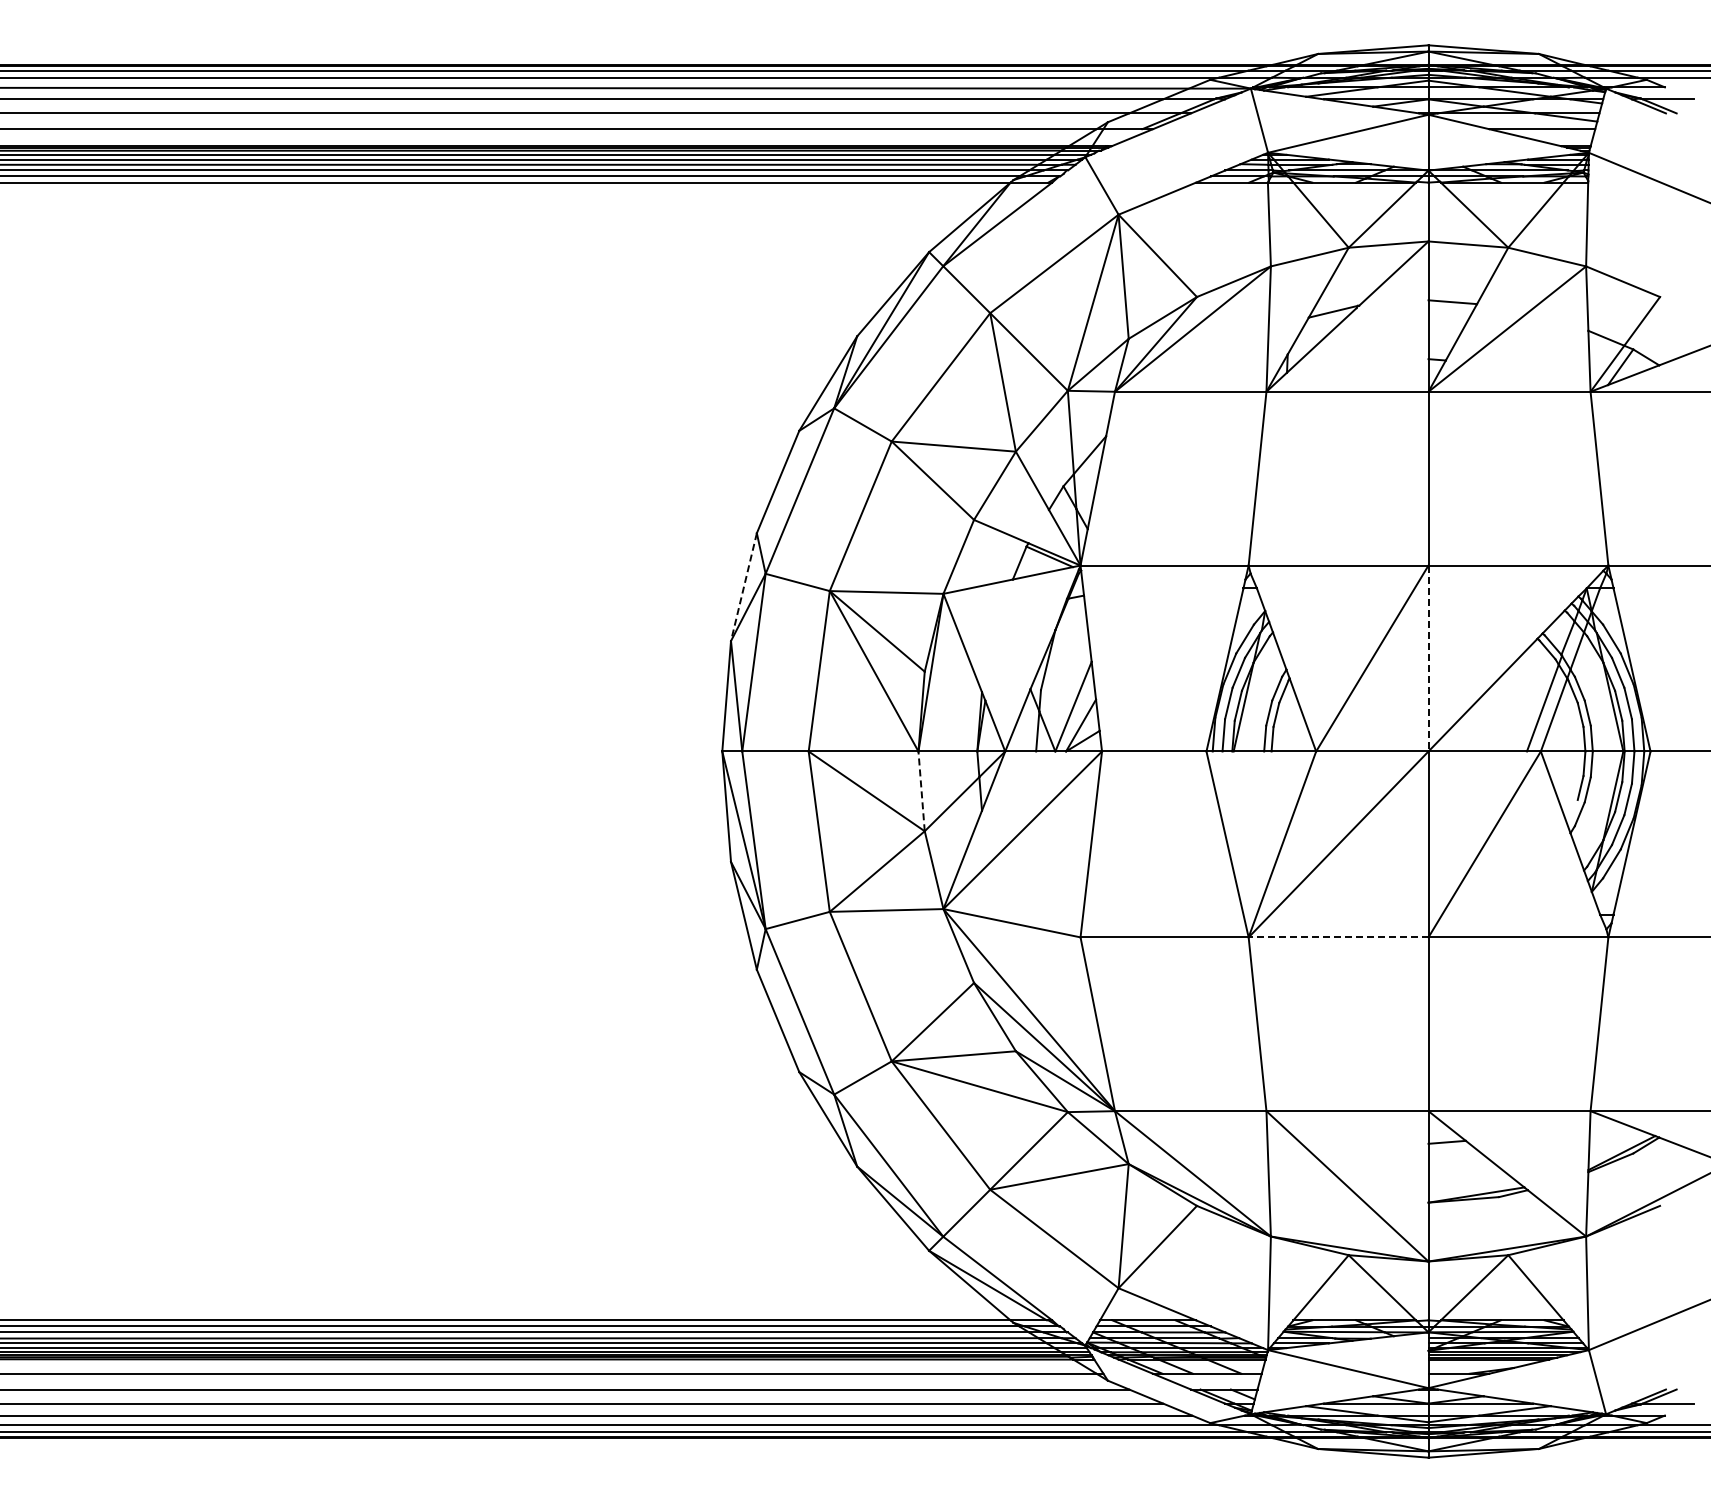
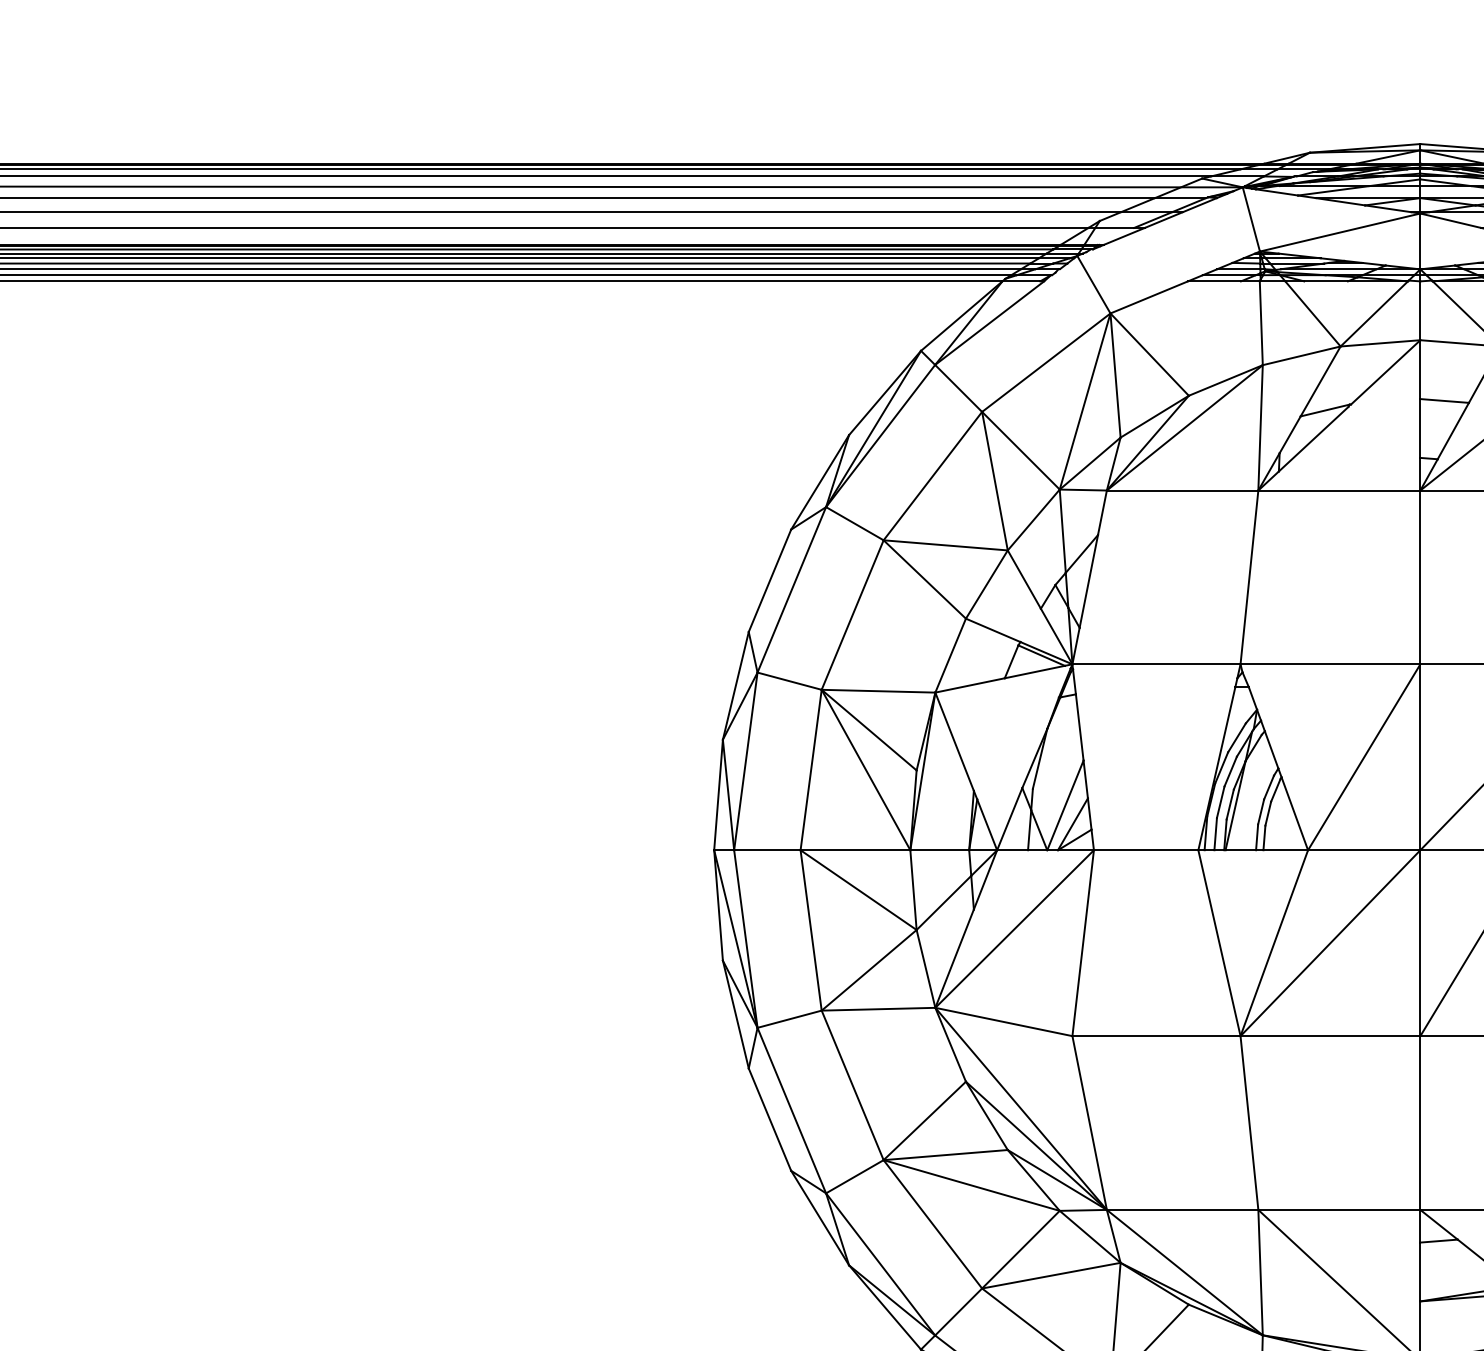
line: (743, 587) -> (735, 686), dashed -> solid
line: (1428, 658) -> (1420, 757), dashed -> solid
line: (921, 790) -> (913, 889), dashed -> solid
line: (1338, 937) -> (1330, 1036), dashed -> solid

